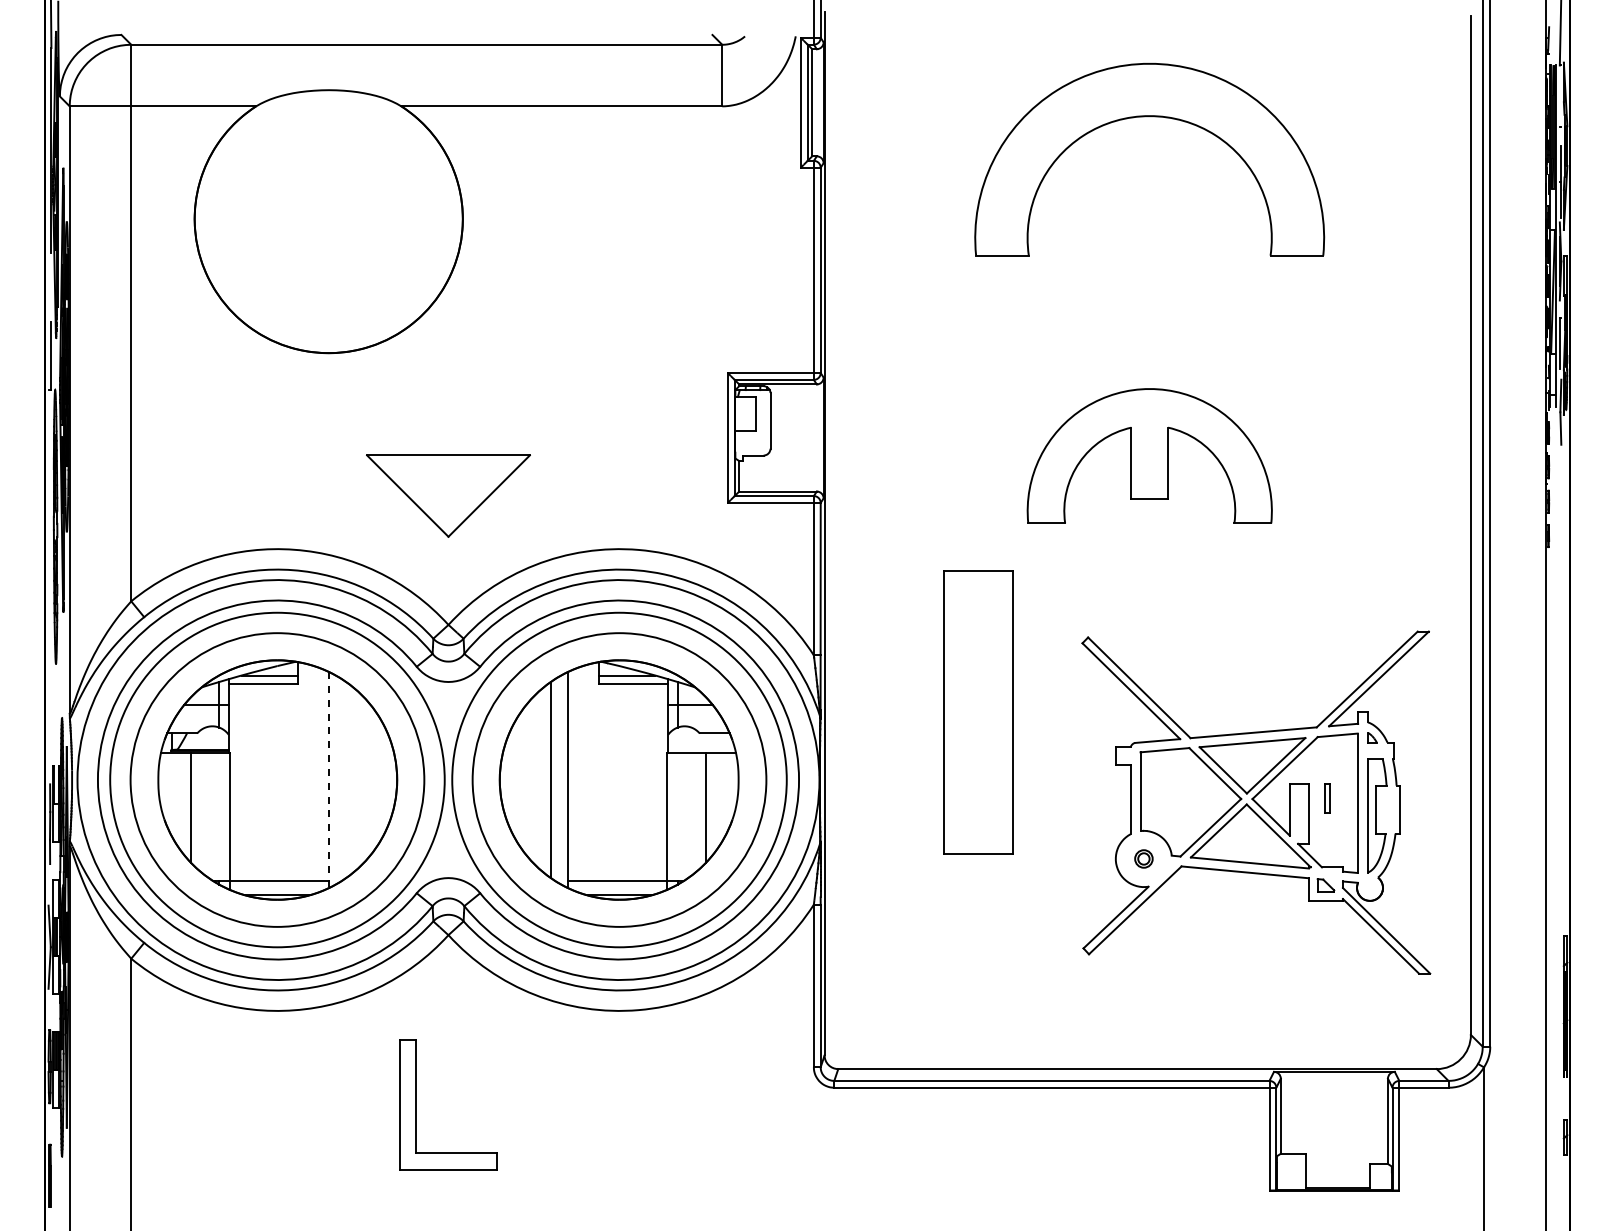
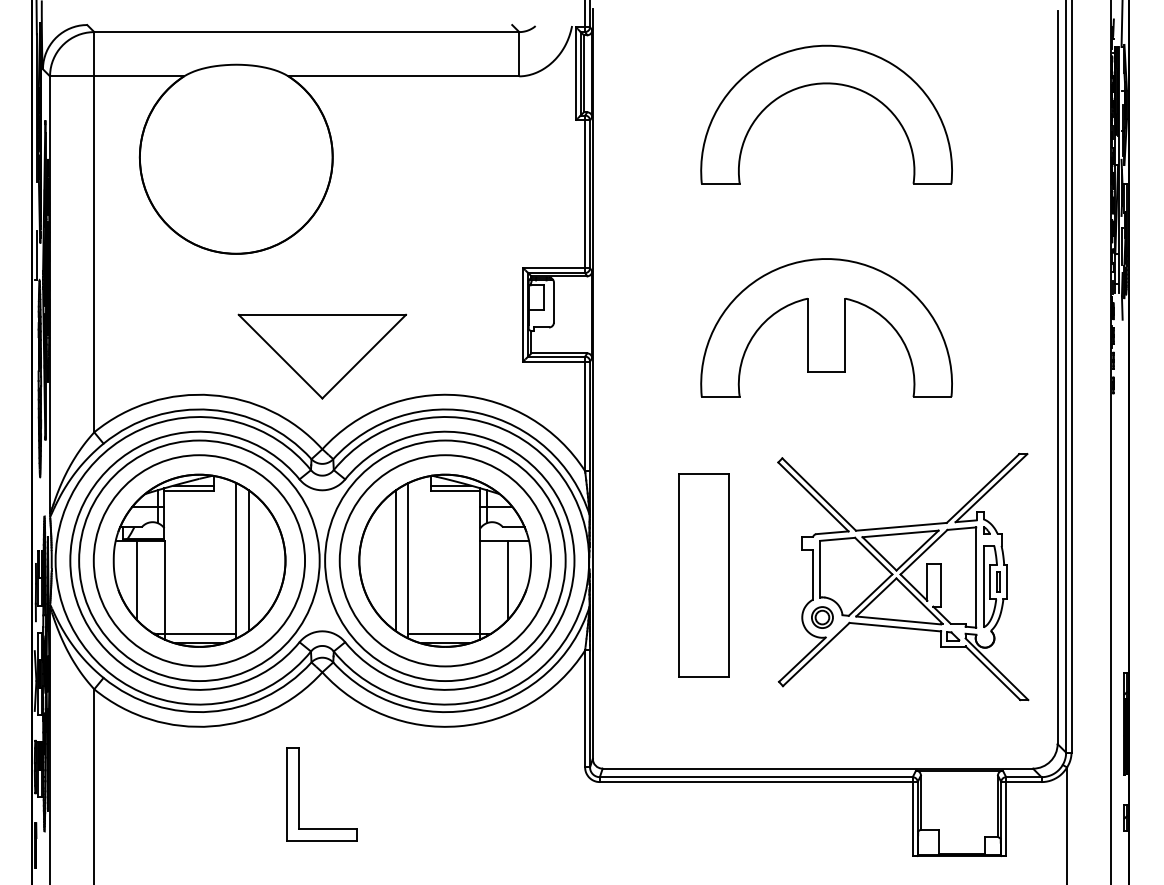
part: (1149, 455) -> (826, 327), size x1.43
part: (448, 495) -> (322, 356), size x1.43
part: (978, 712) -> (703, 575), moved
line: (345, 779) -> (248, 560), added
line: (328, 780) -> (236, 561), dashed -> solid
part: (1327, 798) -> (998, 582), moved
part: (1143, 858) -> (822, 617), size x1.67

